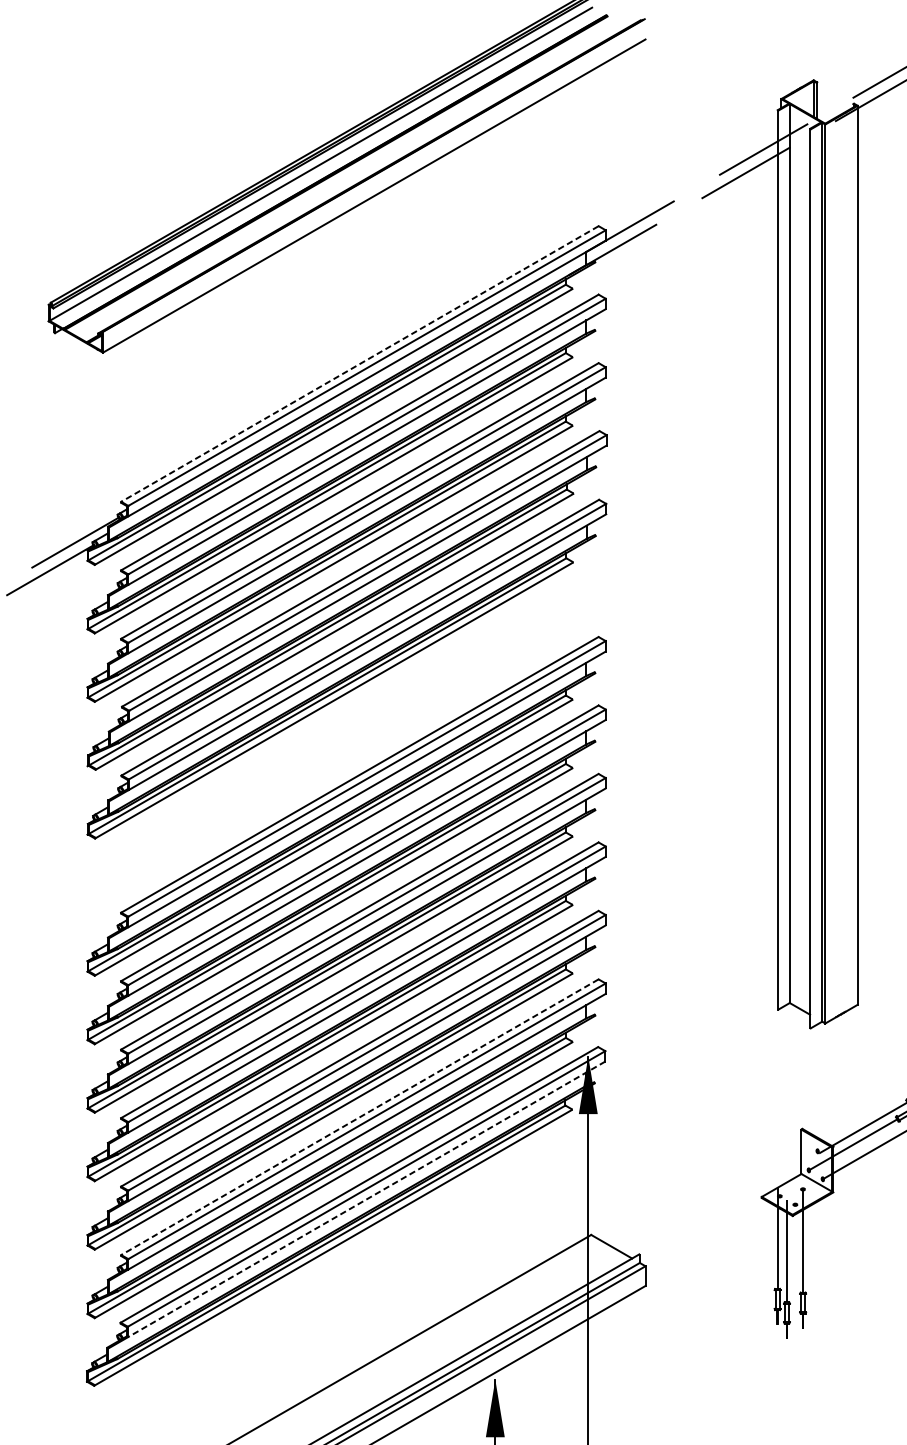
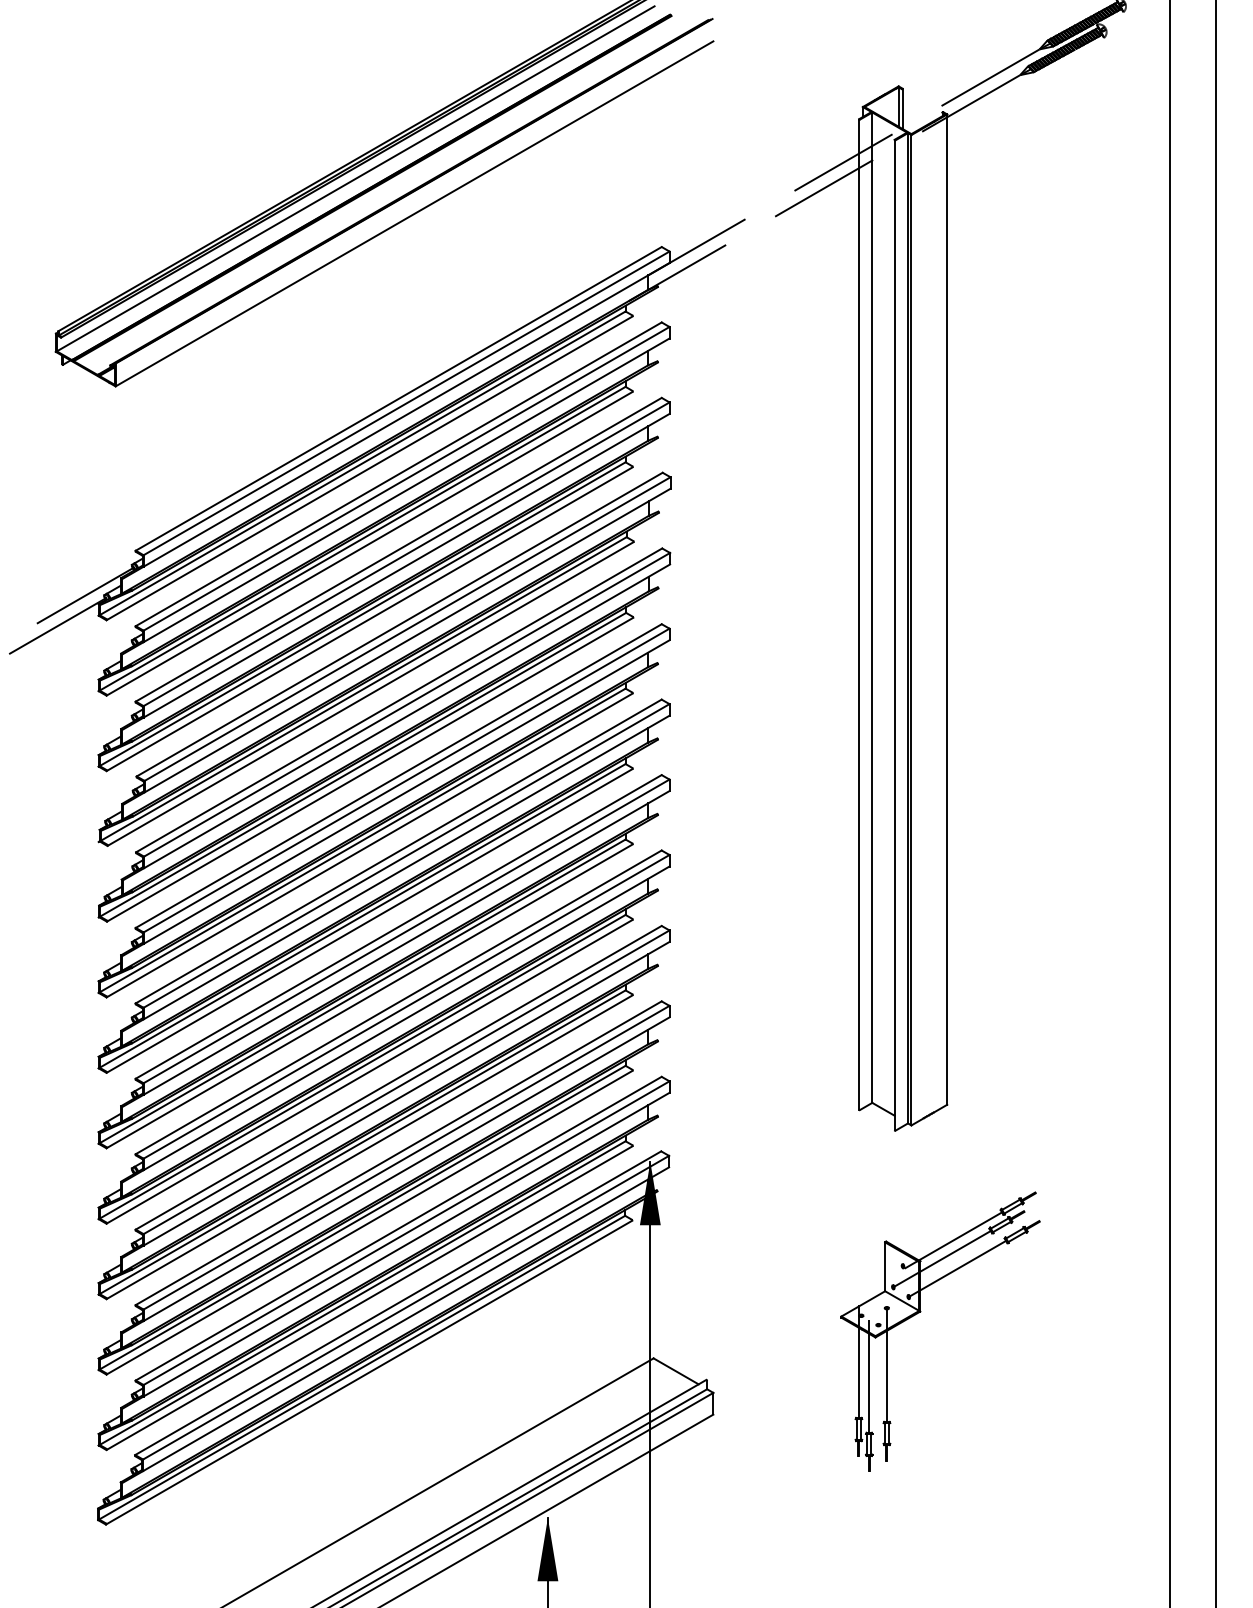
line: (359, 363) -> (398, 398), dashed -> solid
part: (346, 737) -> (383, 810), added
line: (359, 1117) -> (398, 1228), dashed -> solid
line: (366, 1199) -> (406, 1319), dashed -> solid

